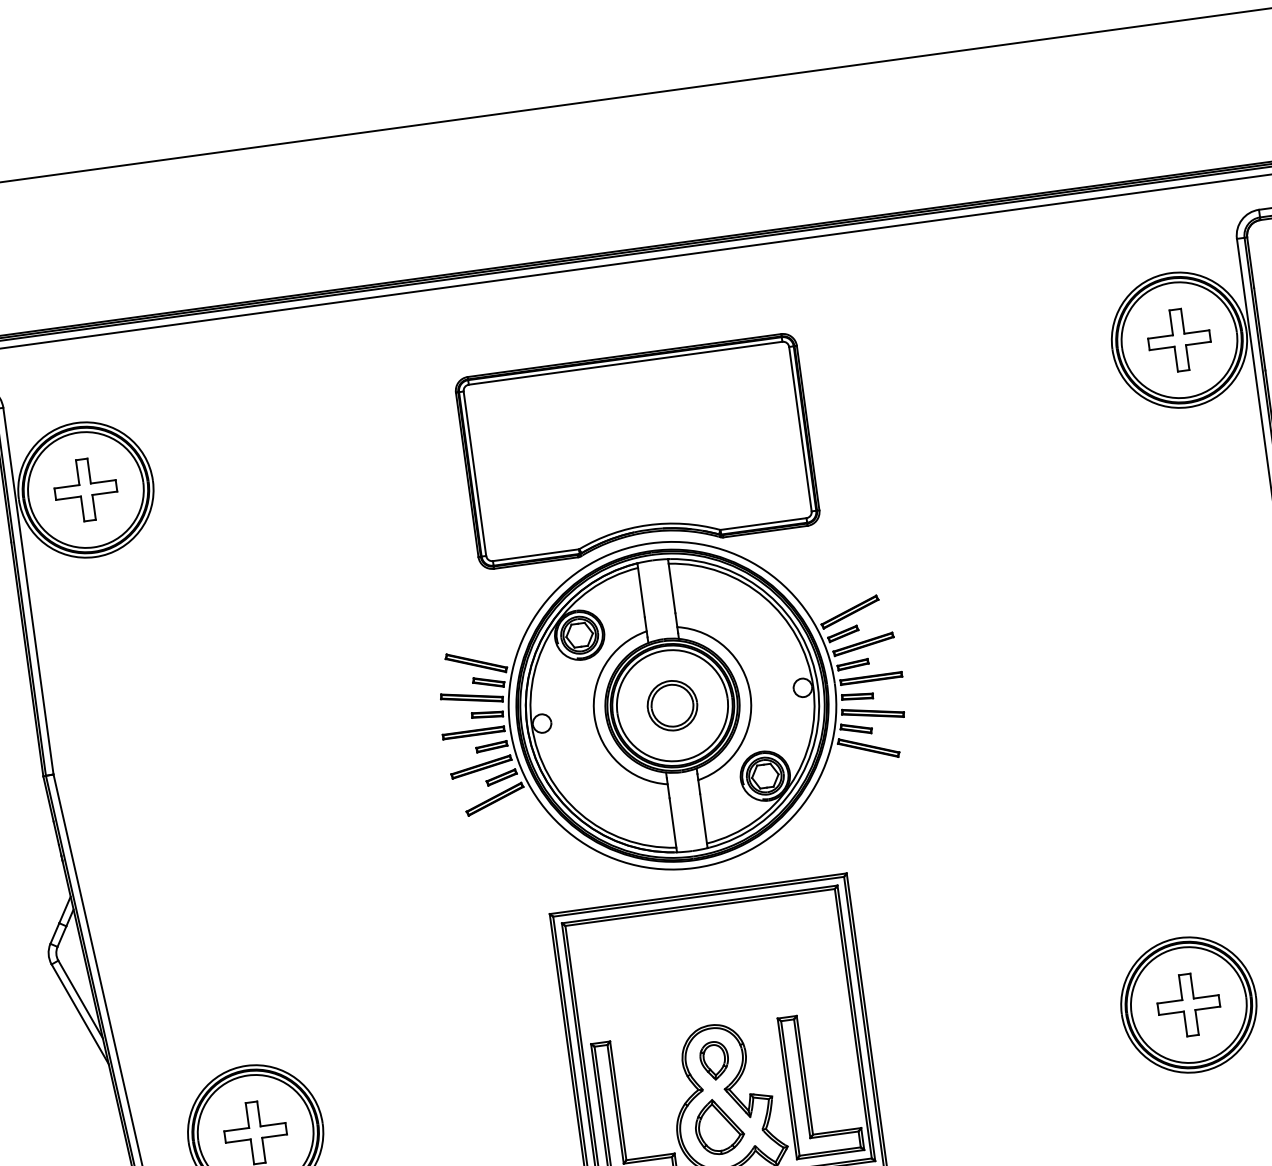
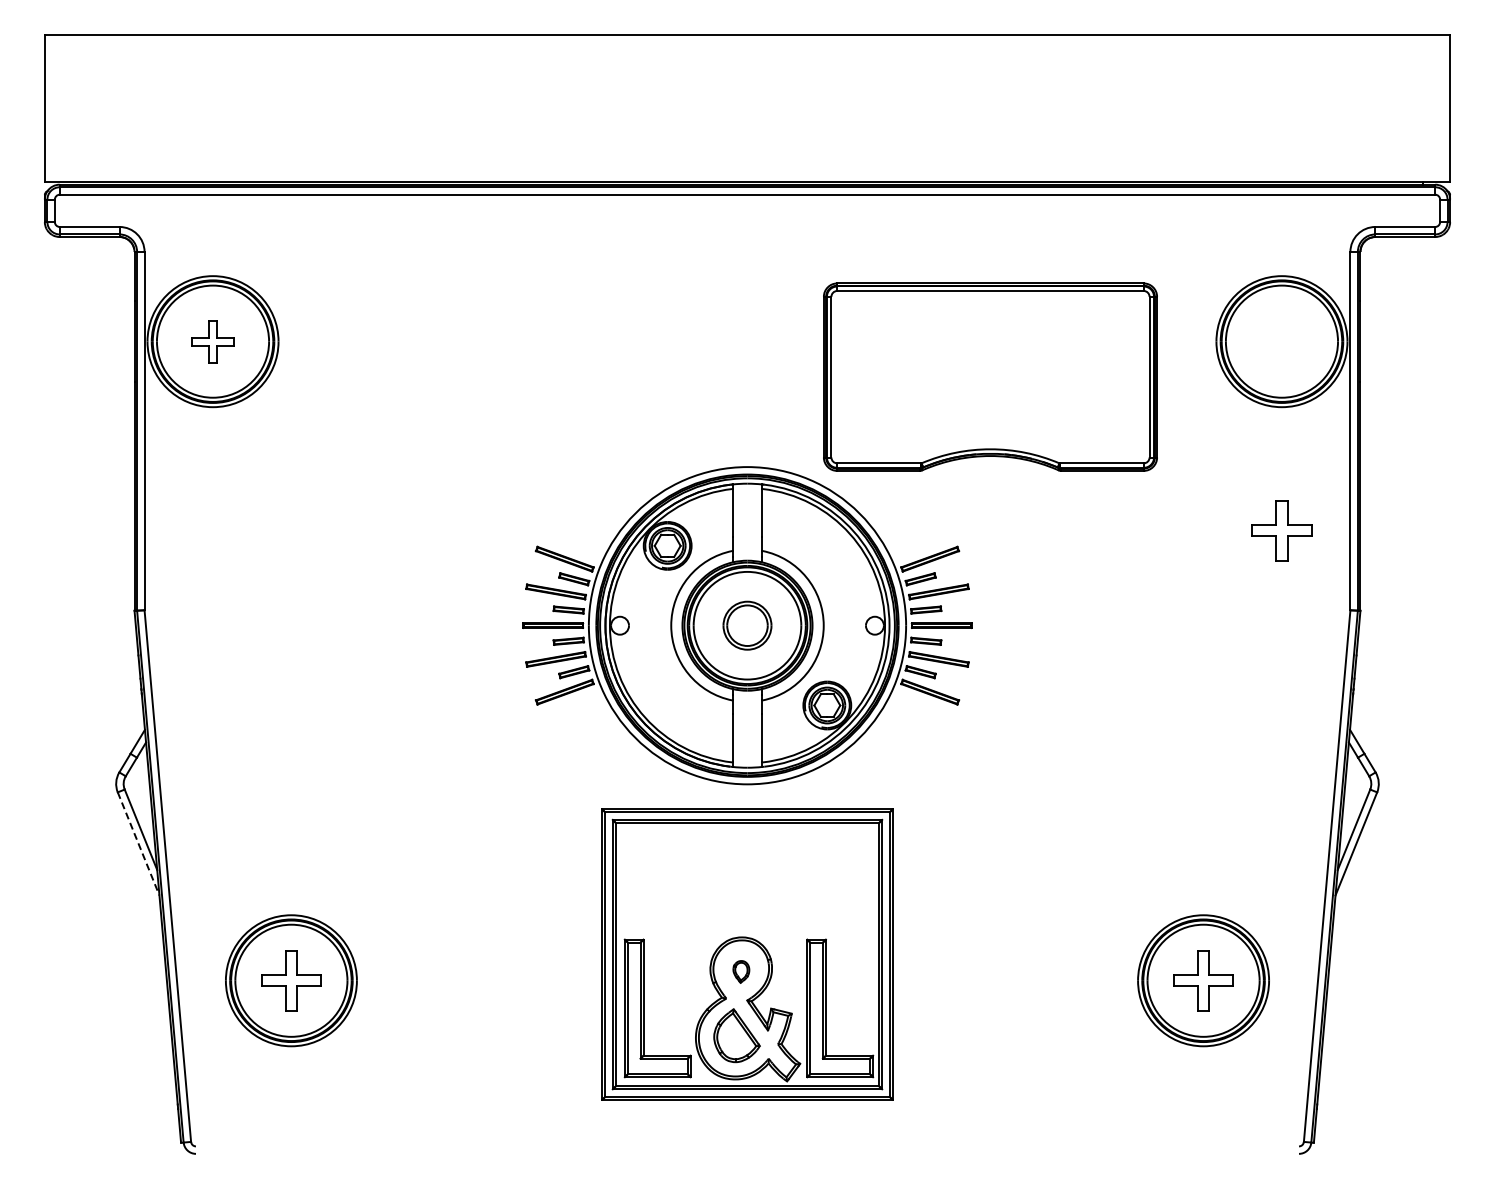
part: (1178, 340) -> (1281, 530), moved
part: (637, 450) -> (990, 376), moved
part: (85, 489) -> (212, 341), size x0.7
line: (80, 1013) -> (138, 843), solid -> dashed
part: (714, 1060) -> (741, 971), size x0.6

